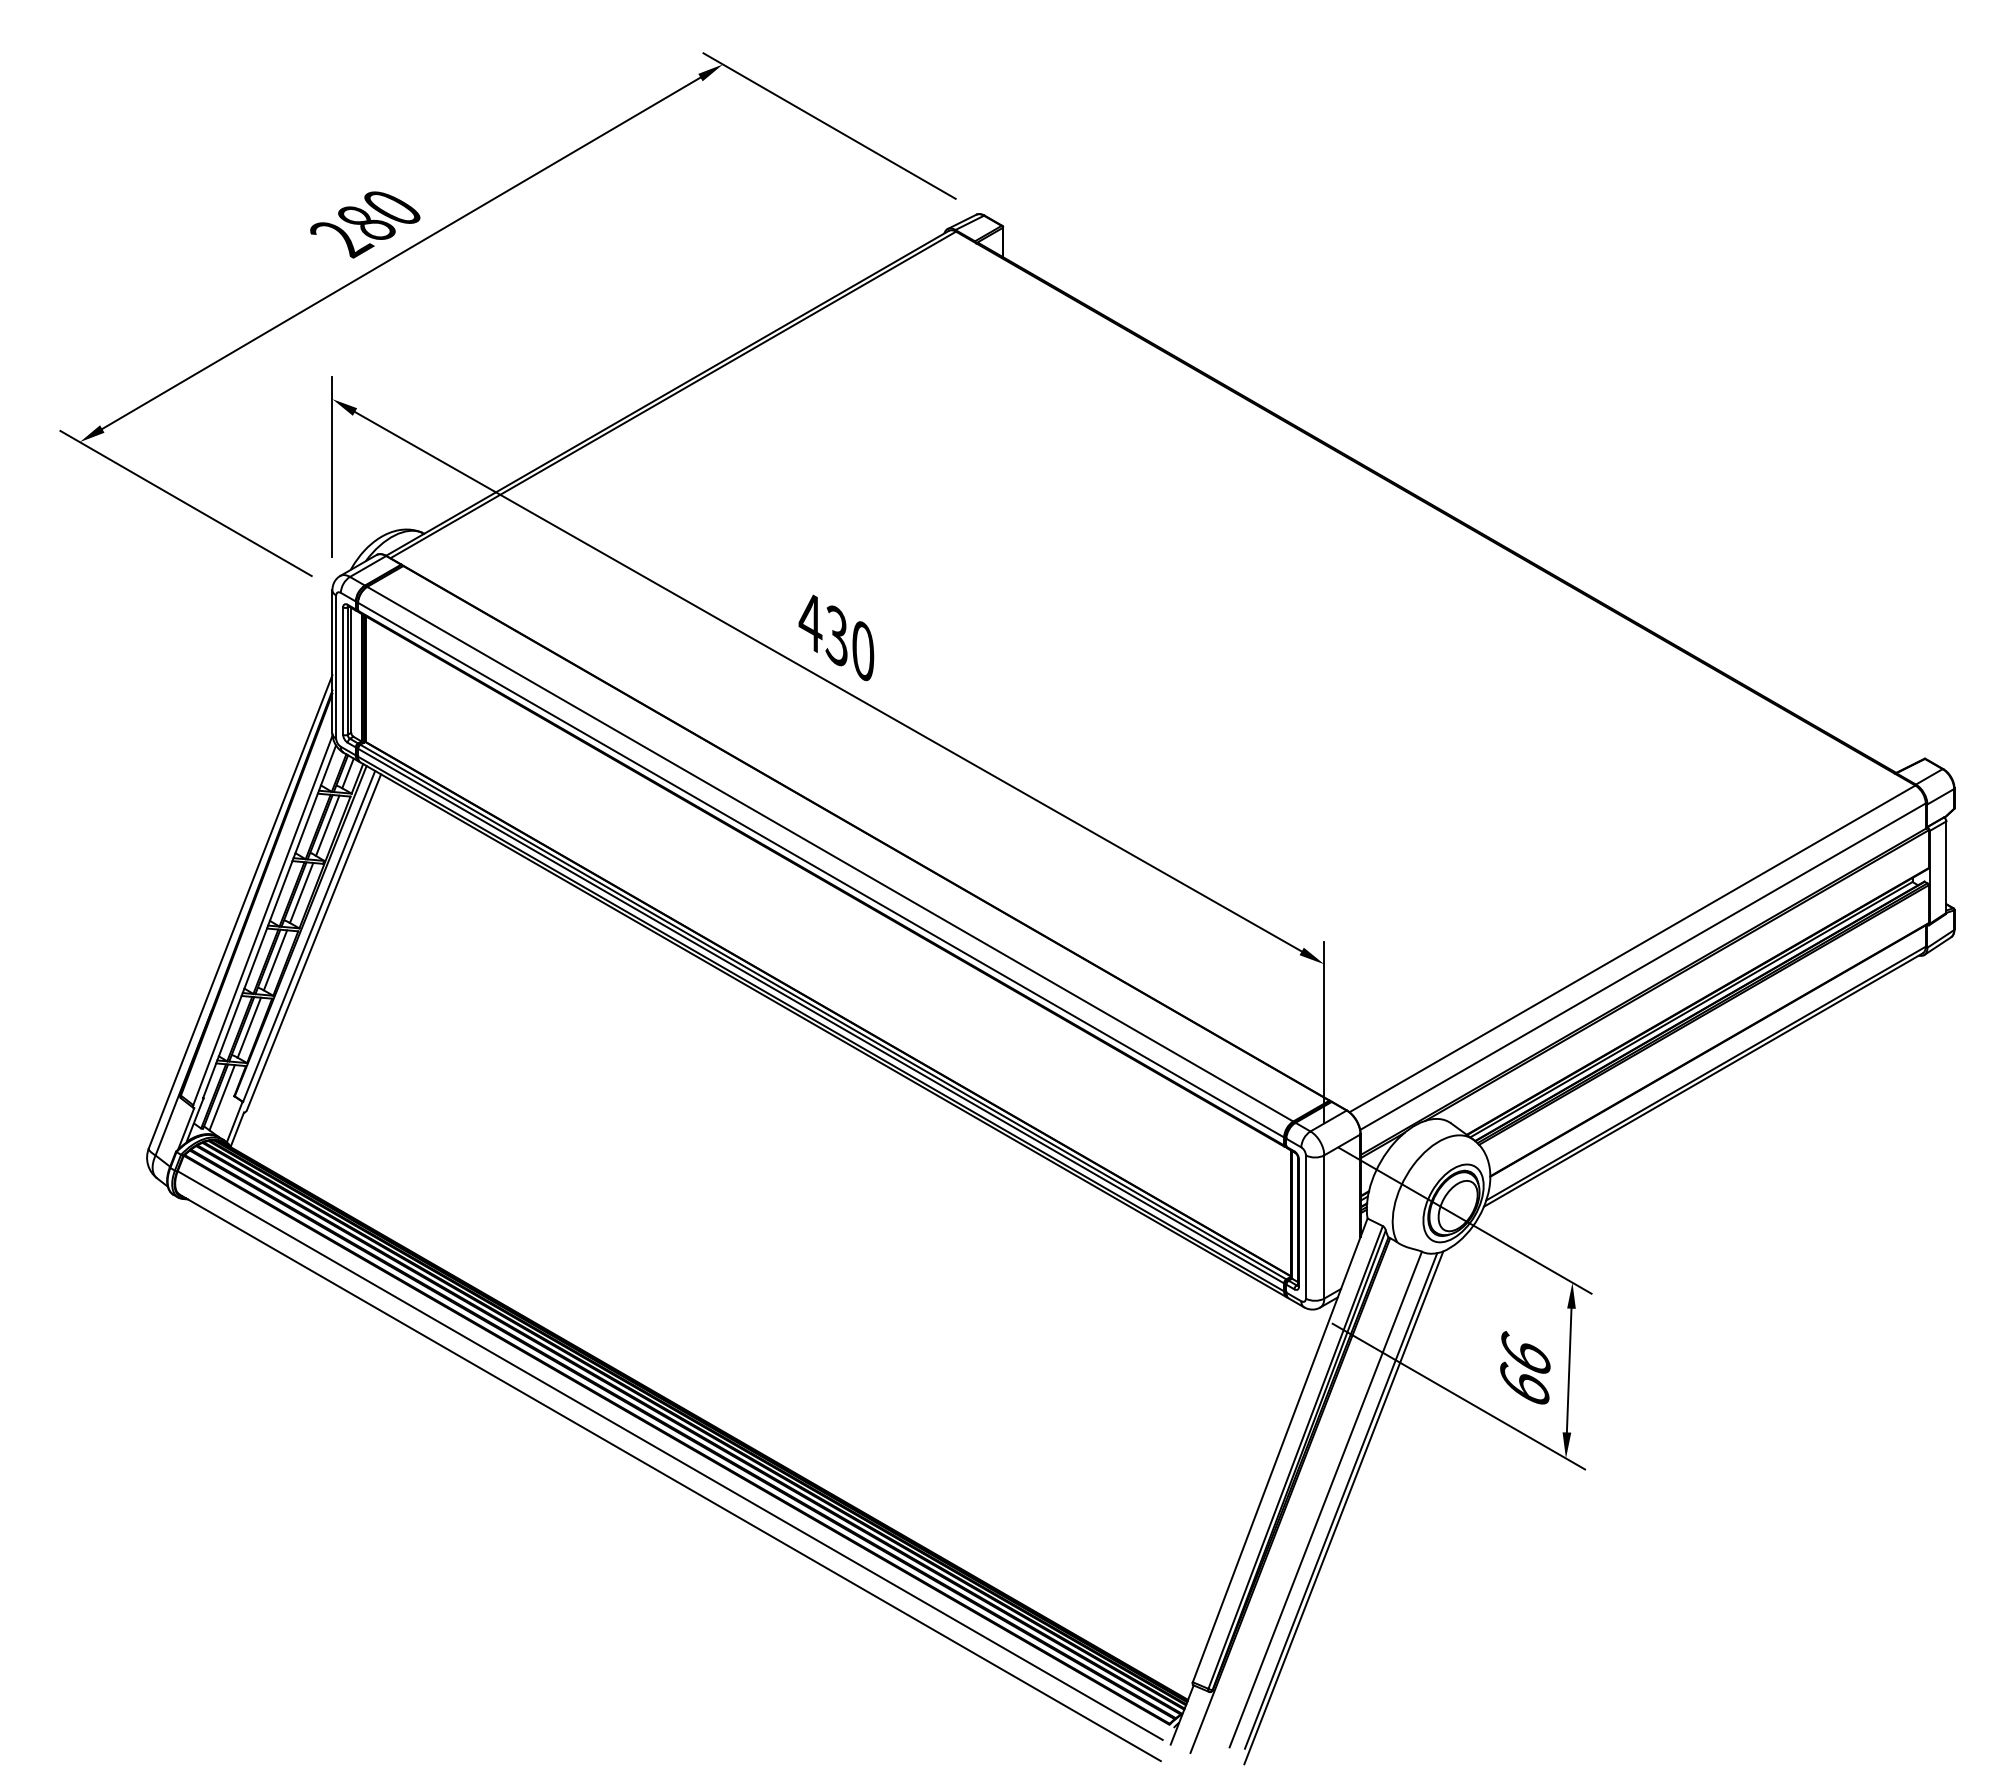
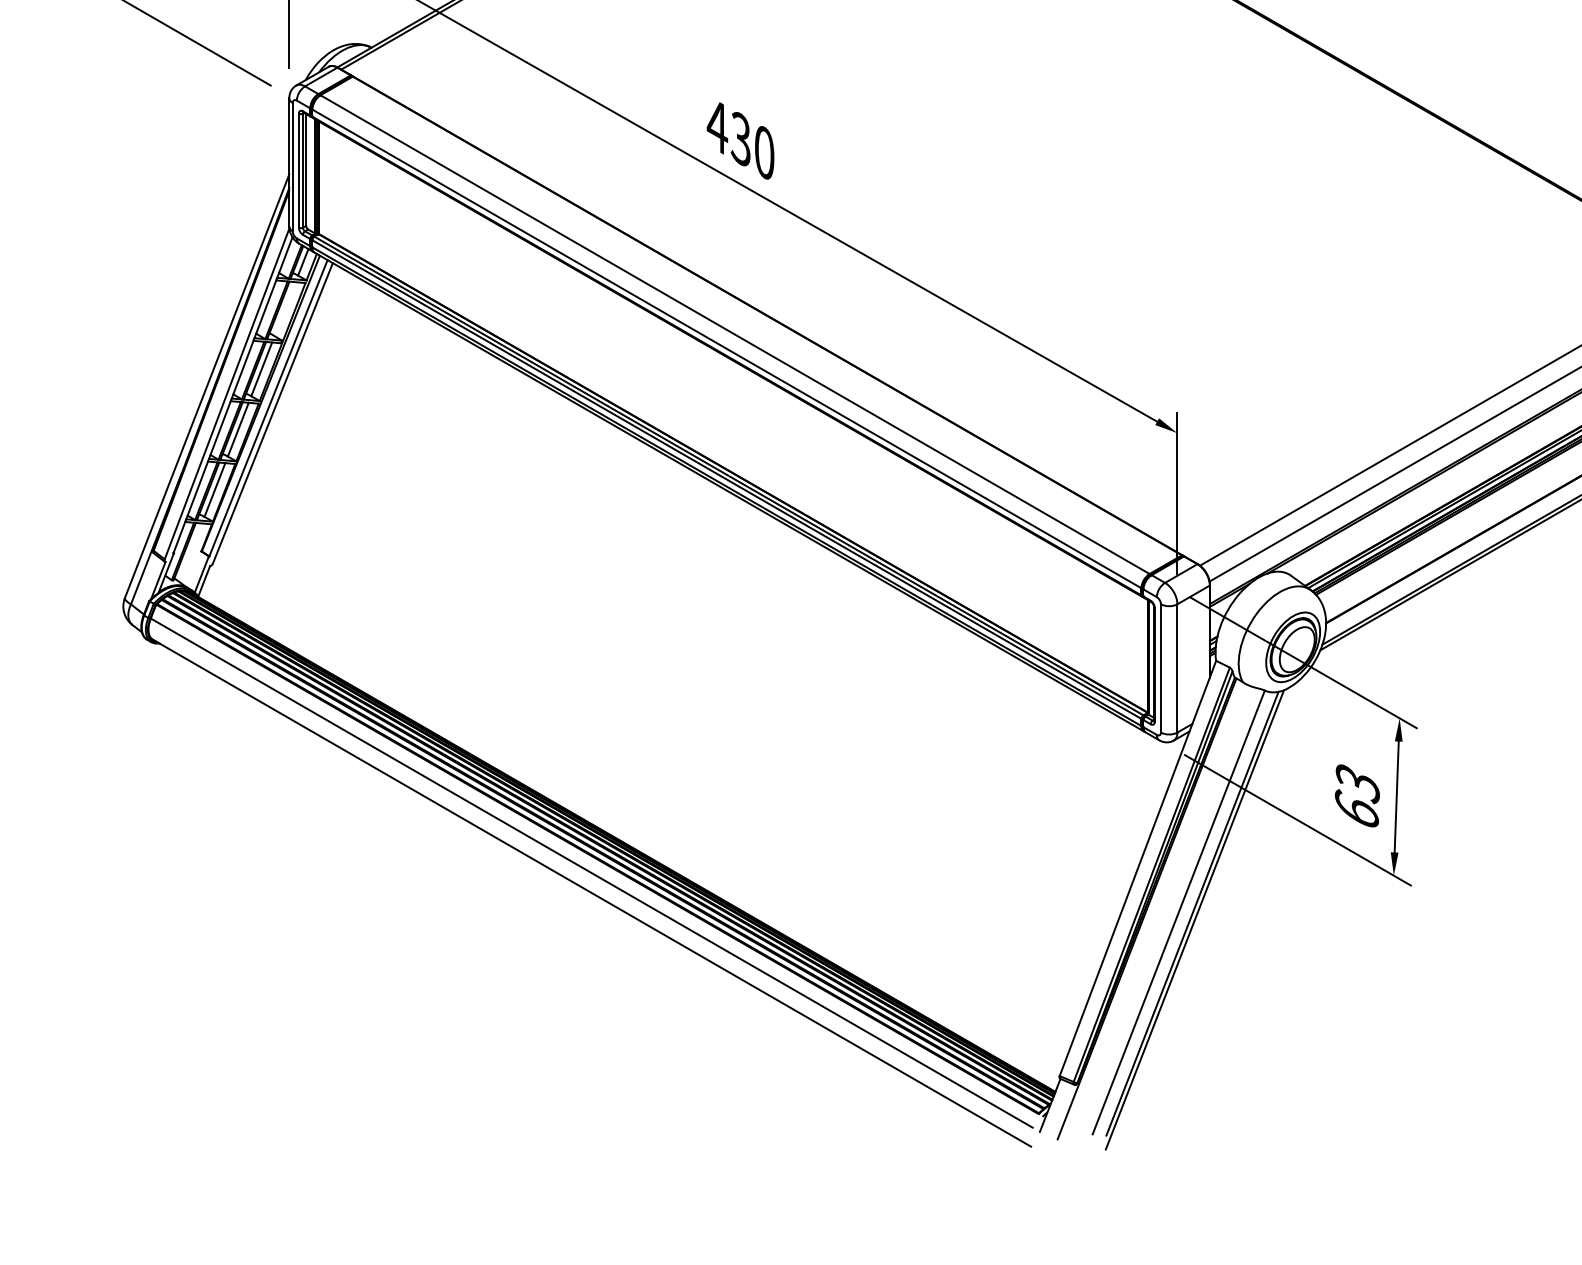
line: (327, 825) -> (284, 308), removed
line: (221, 1097) -> (189, 552), removed
text: (1525, 1354) -> (1357, 782), 66 -> 63

